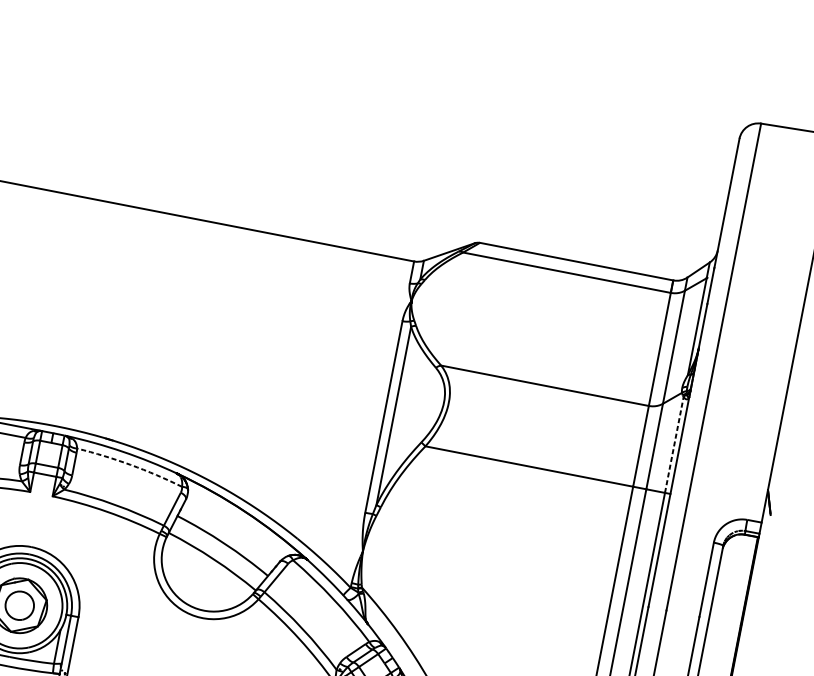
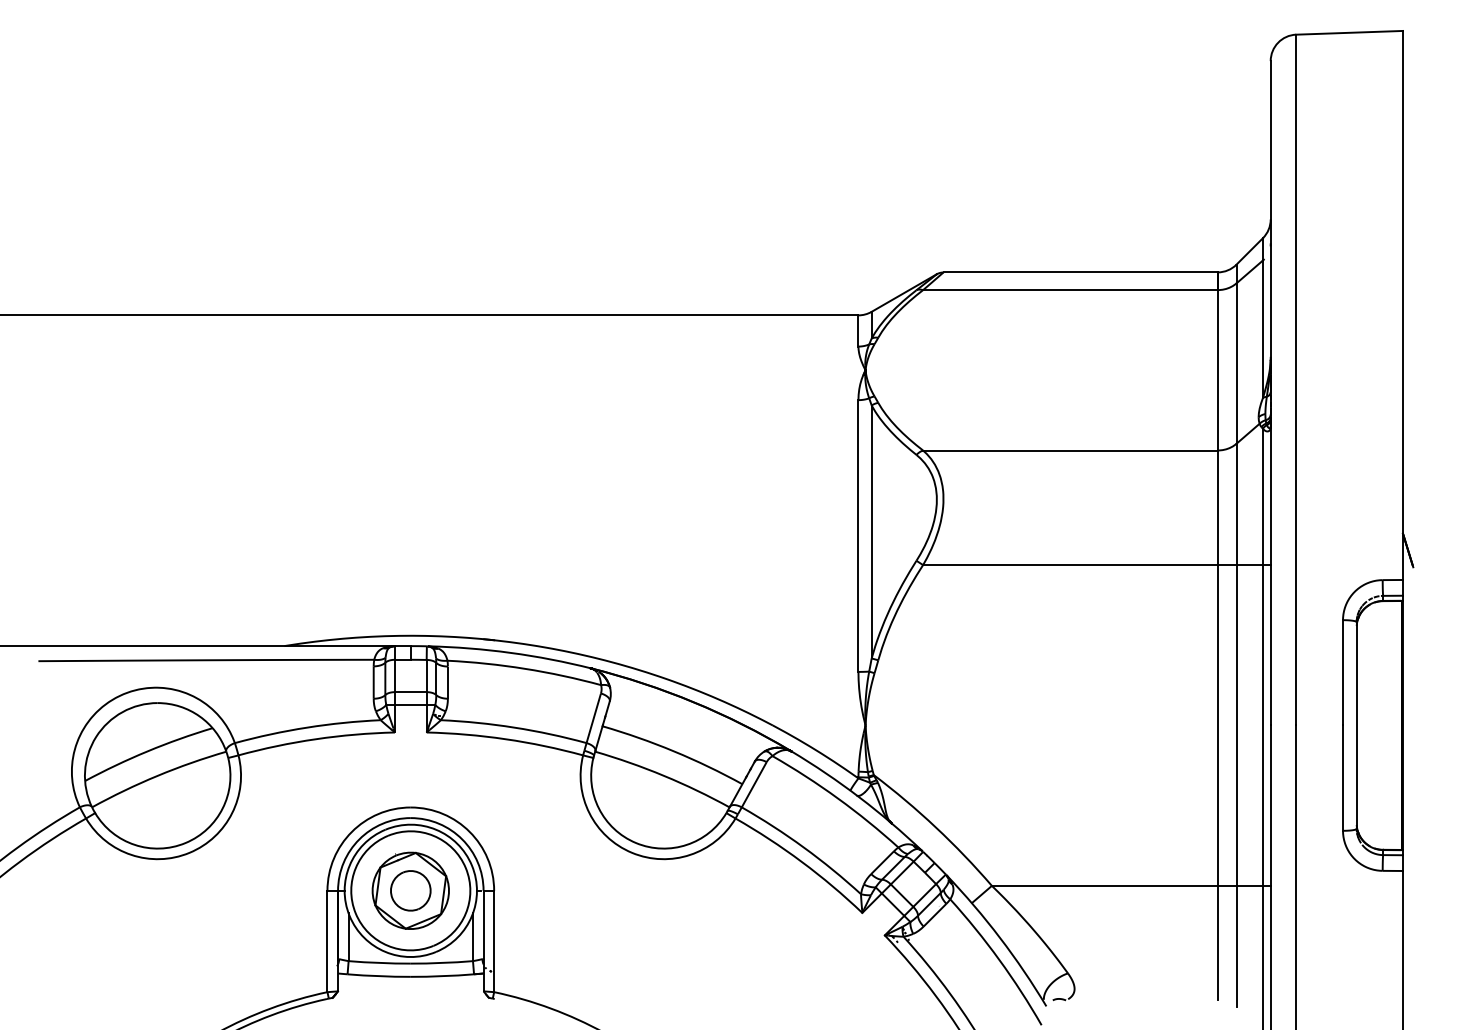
line: (674, 444) -> (1262, 496), dashed -> solid
arc: (130, 464) -> (524, 668), dashed -> solid

